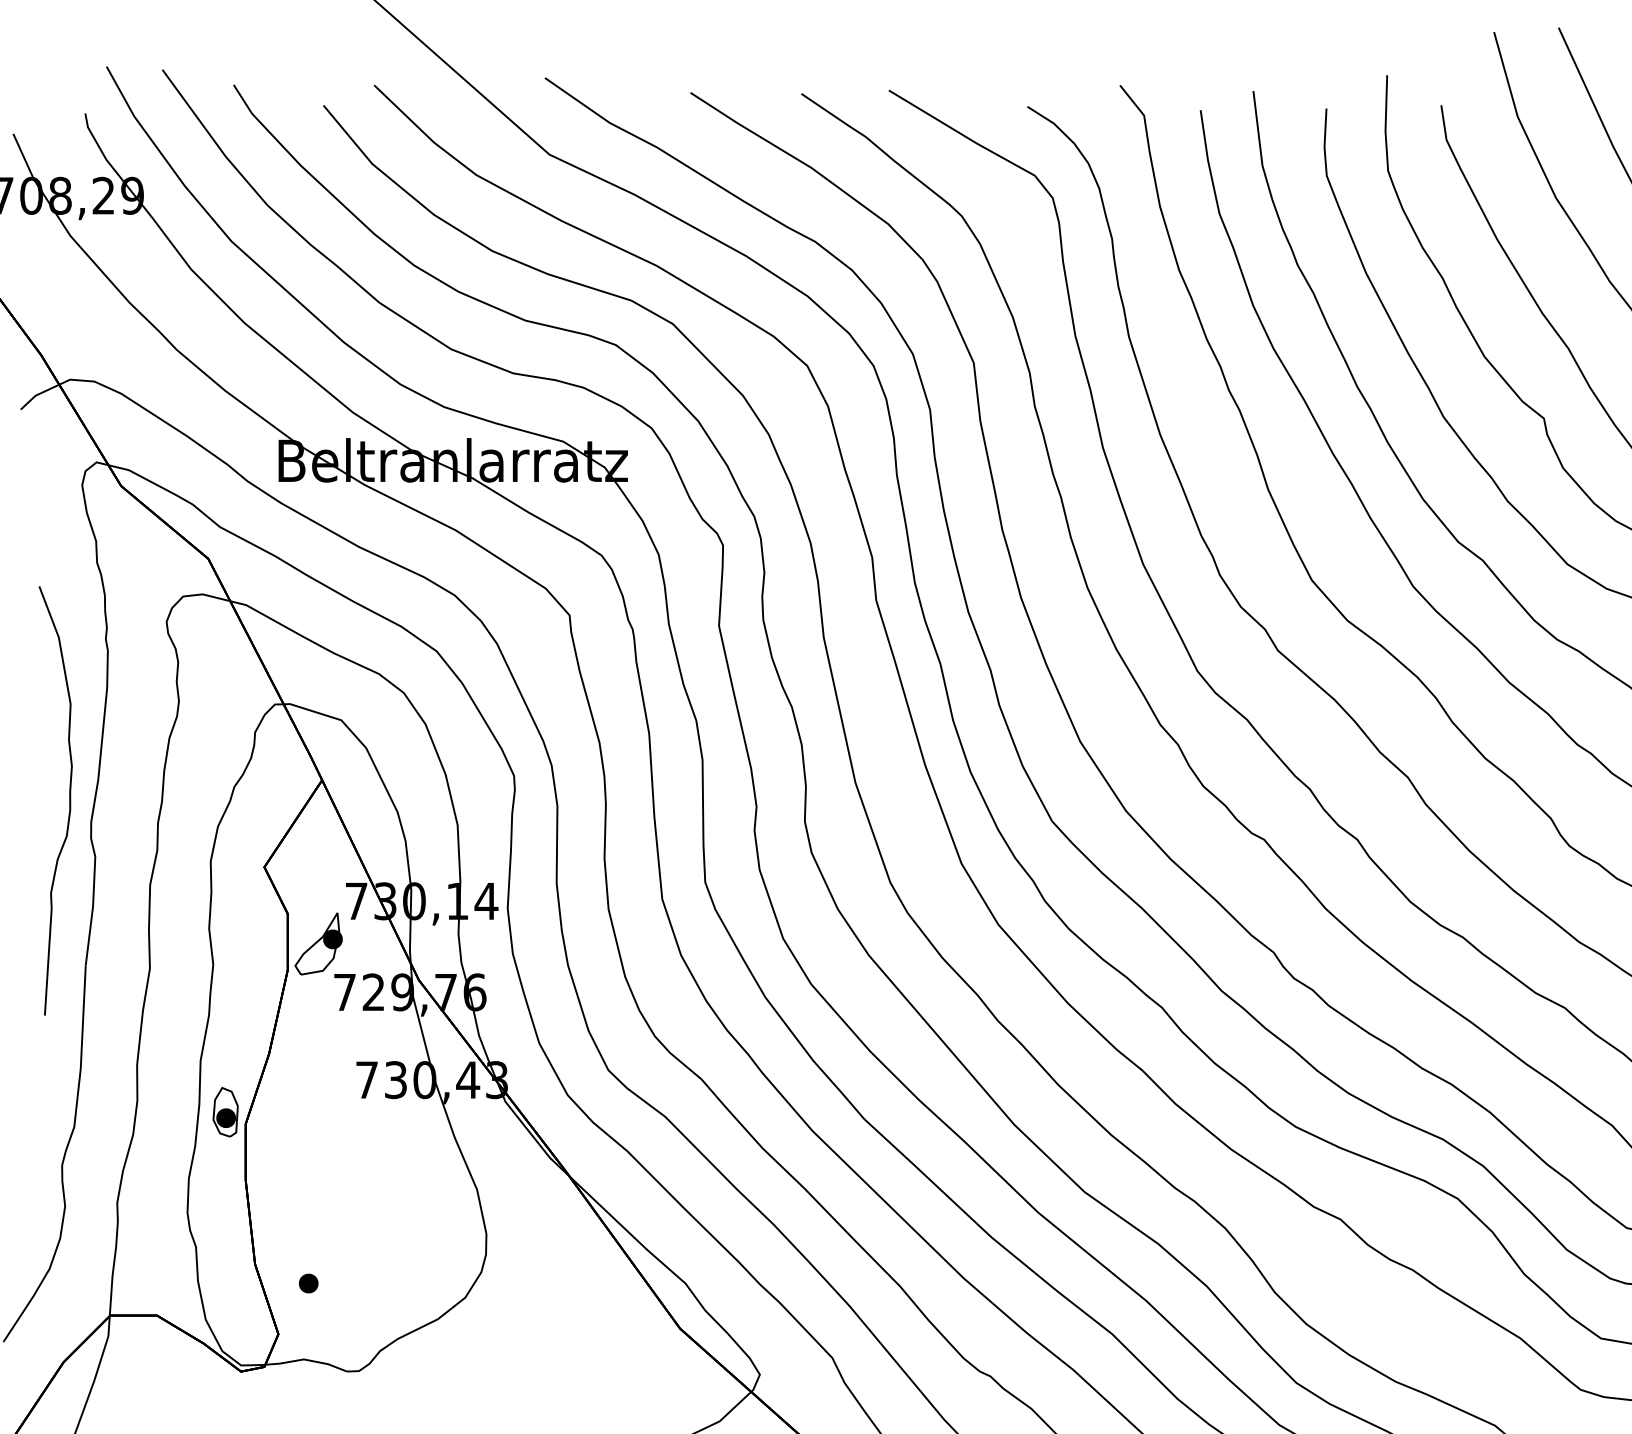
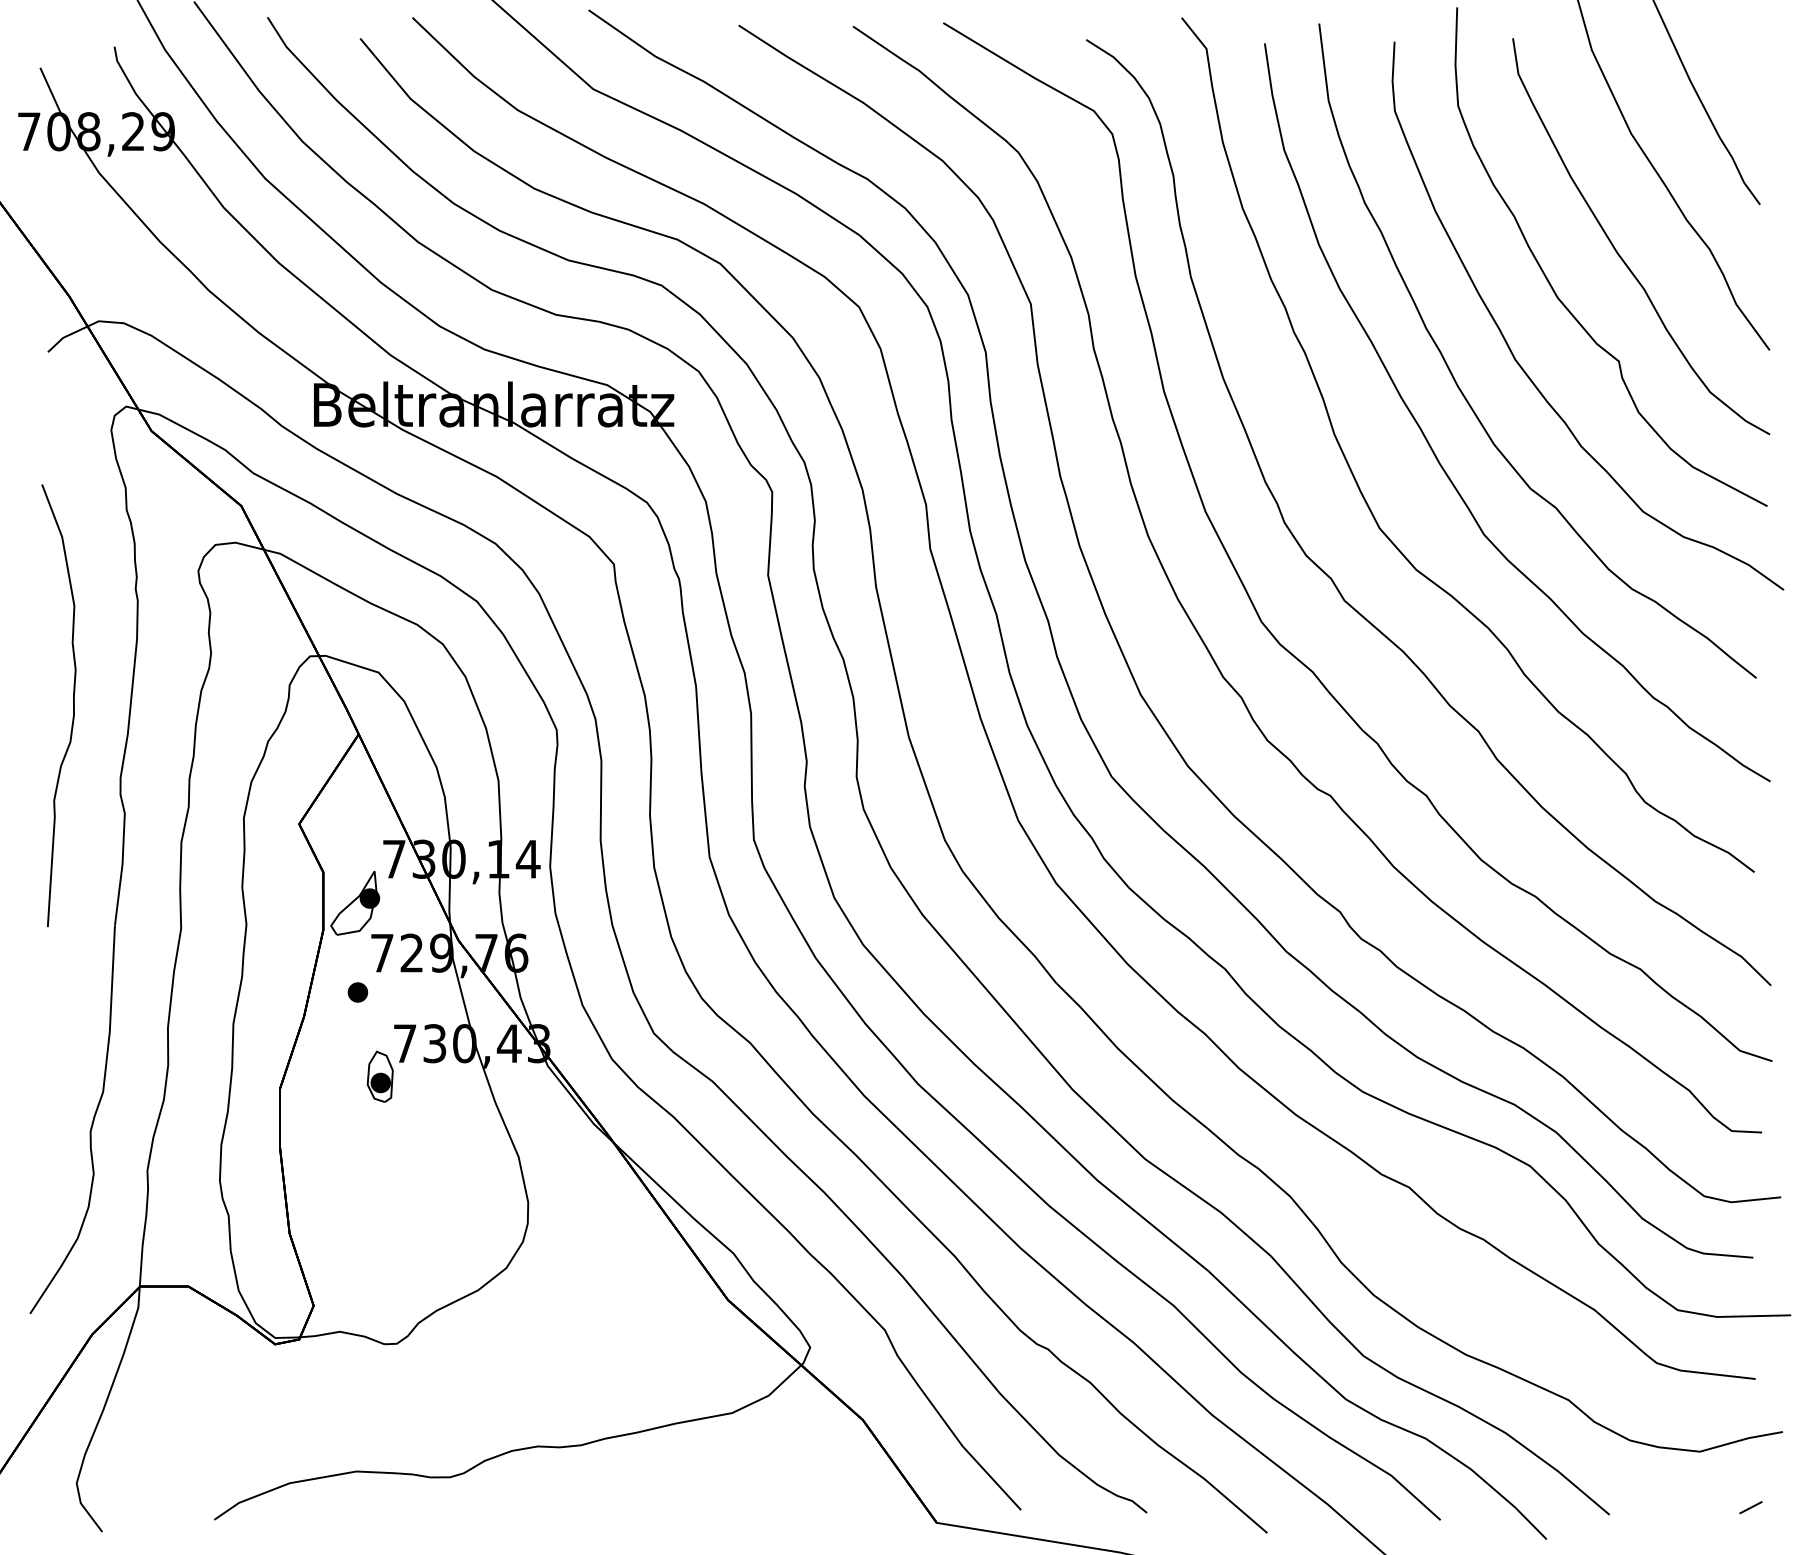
curve: (69, 800) -> (73, 705), moved
part: (224, 1111) -> (379, 1076), moved
part: (308, 1283) -> (357, 992), moved

